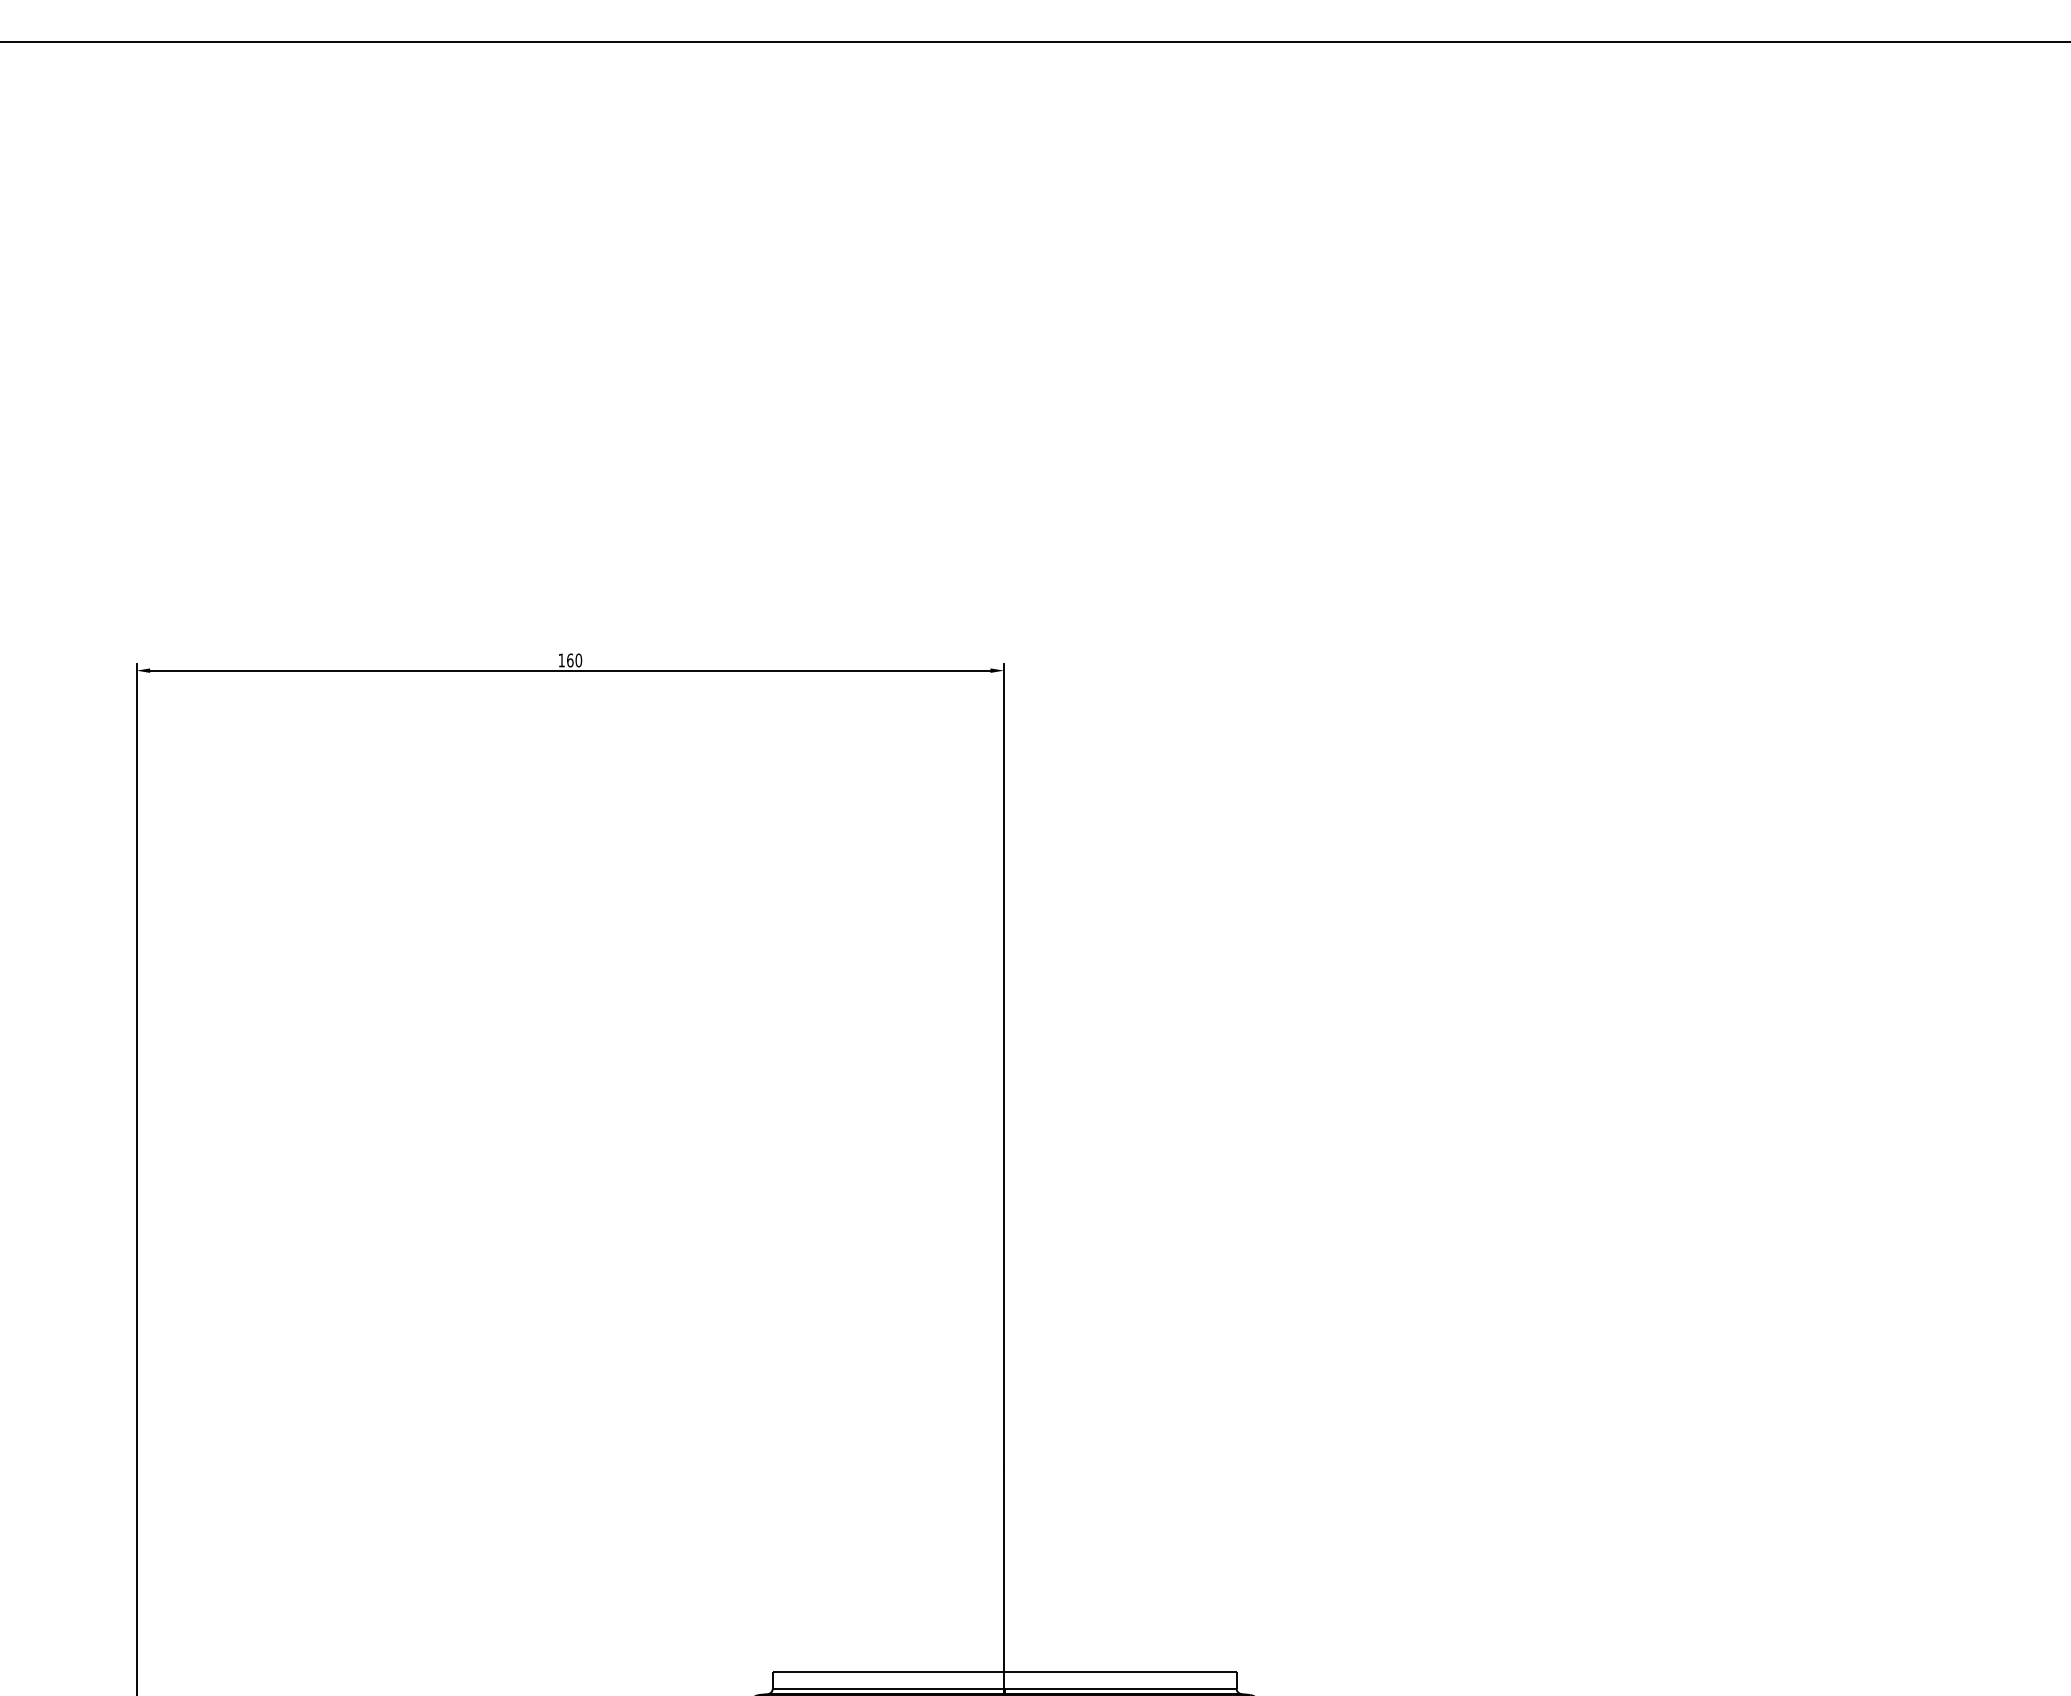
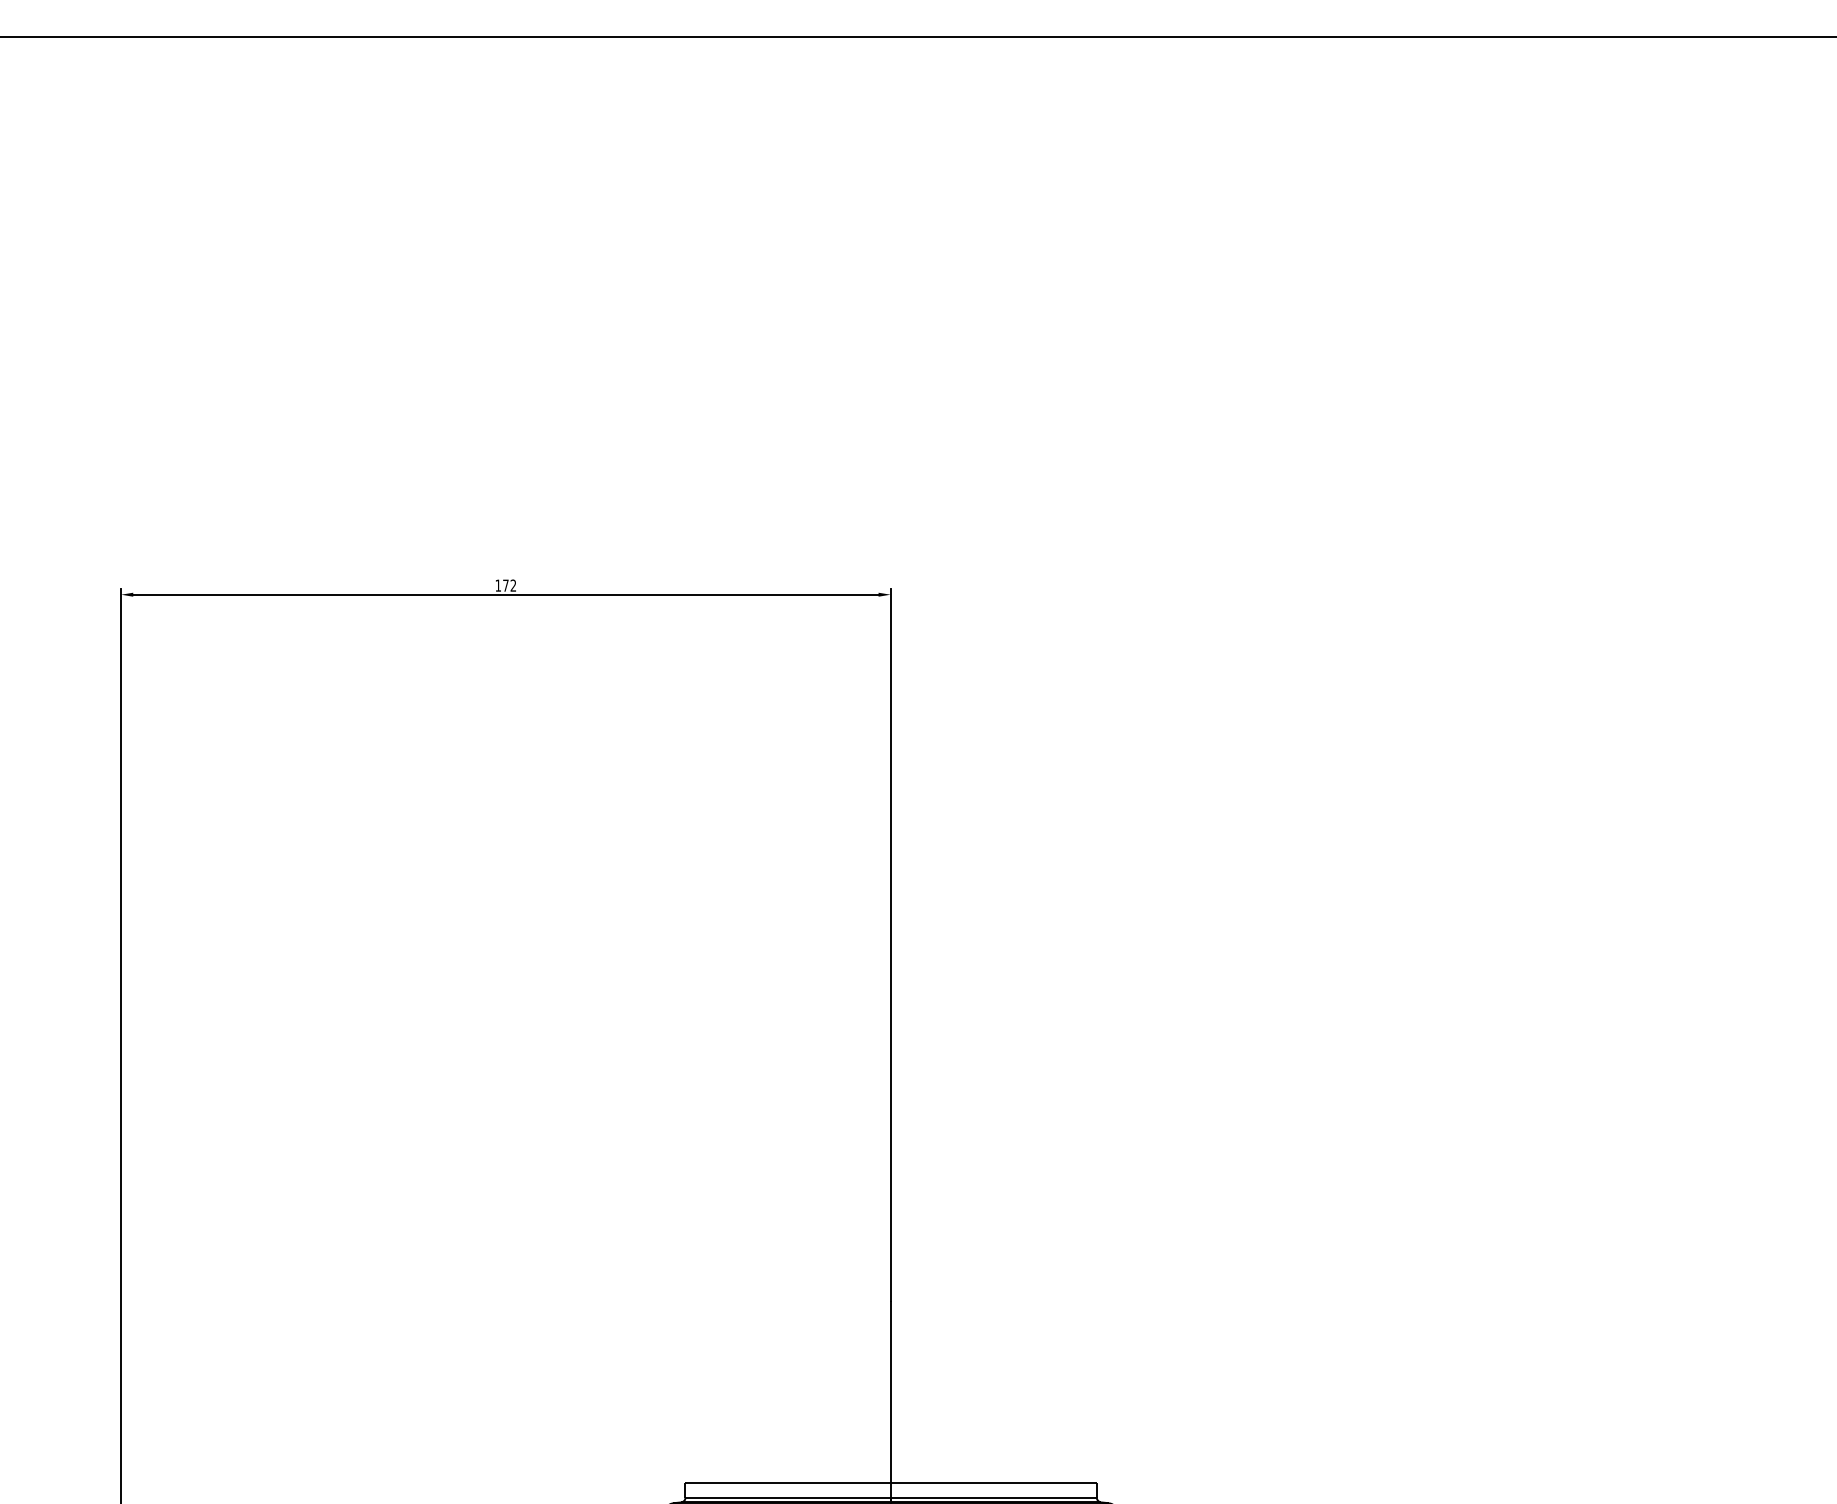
text: (574, 660) -> (509, 585), 160 -> 172

